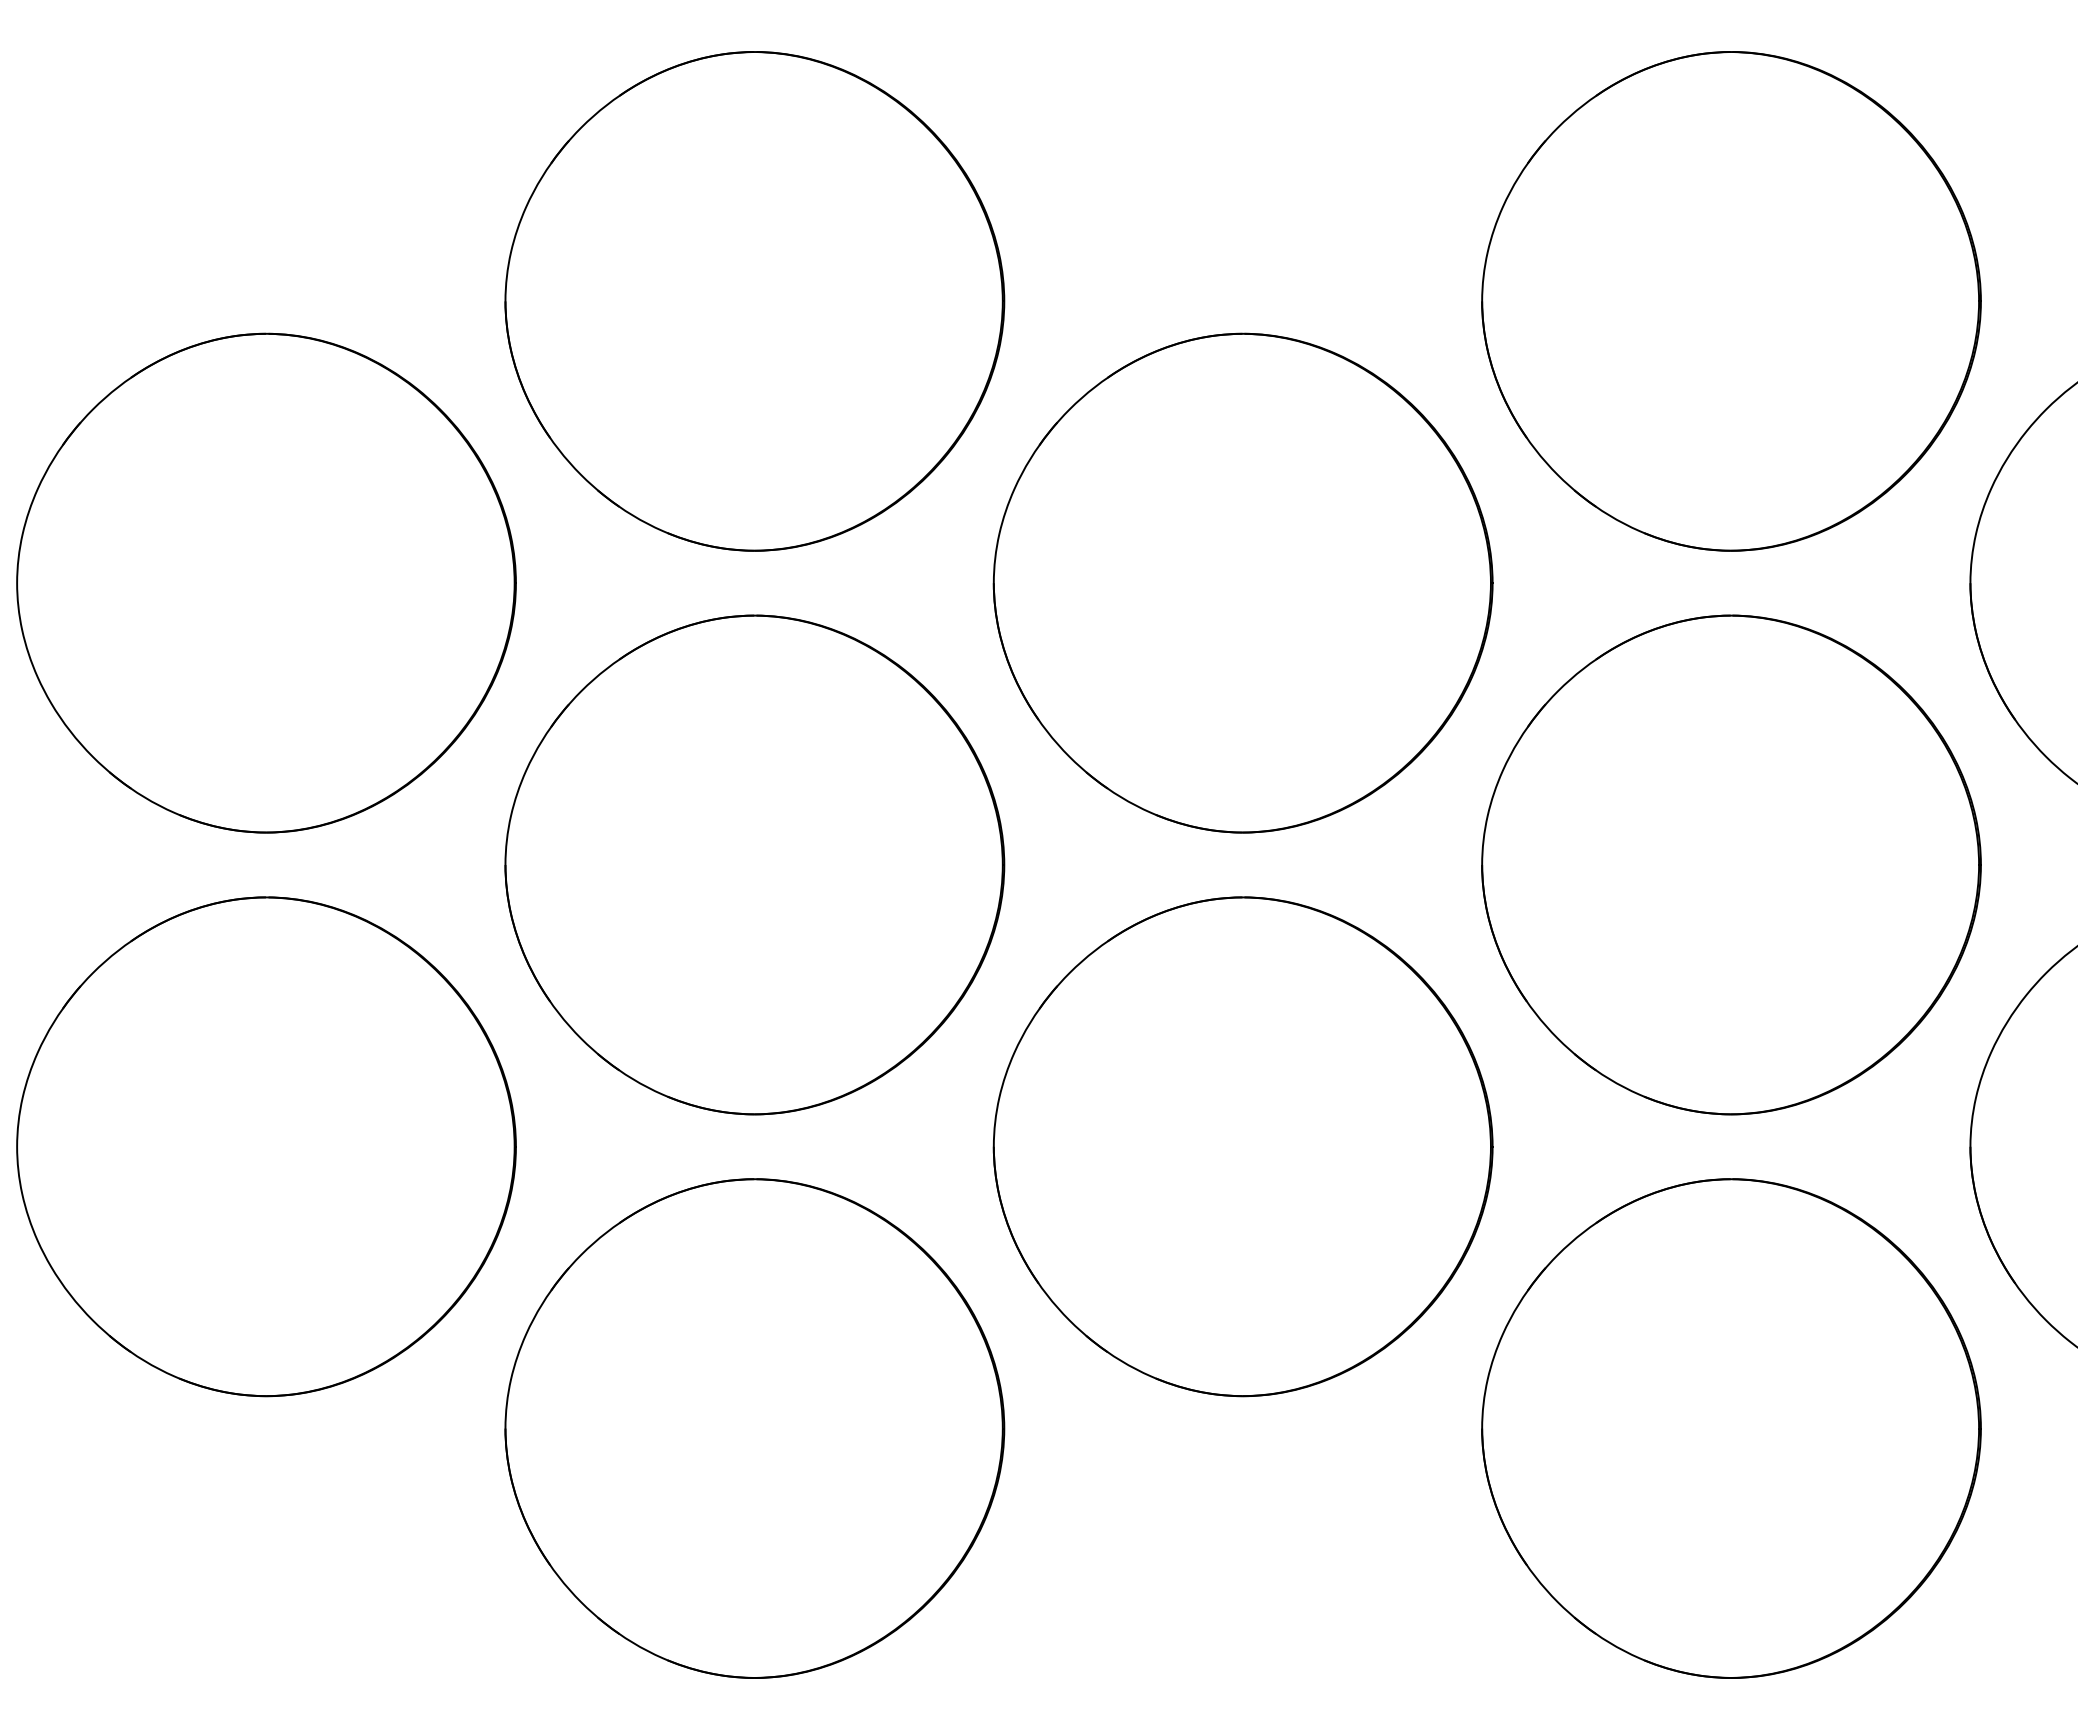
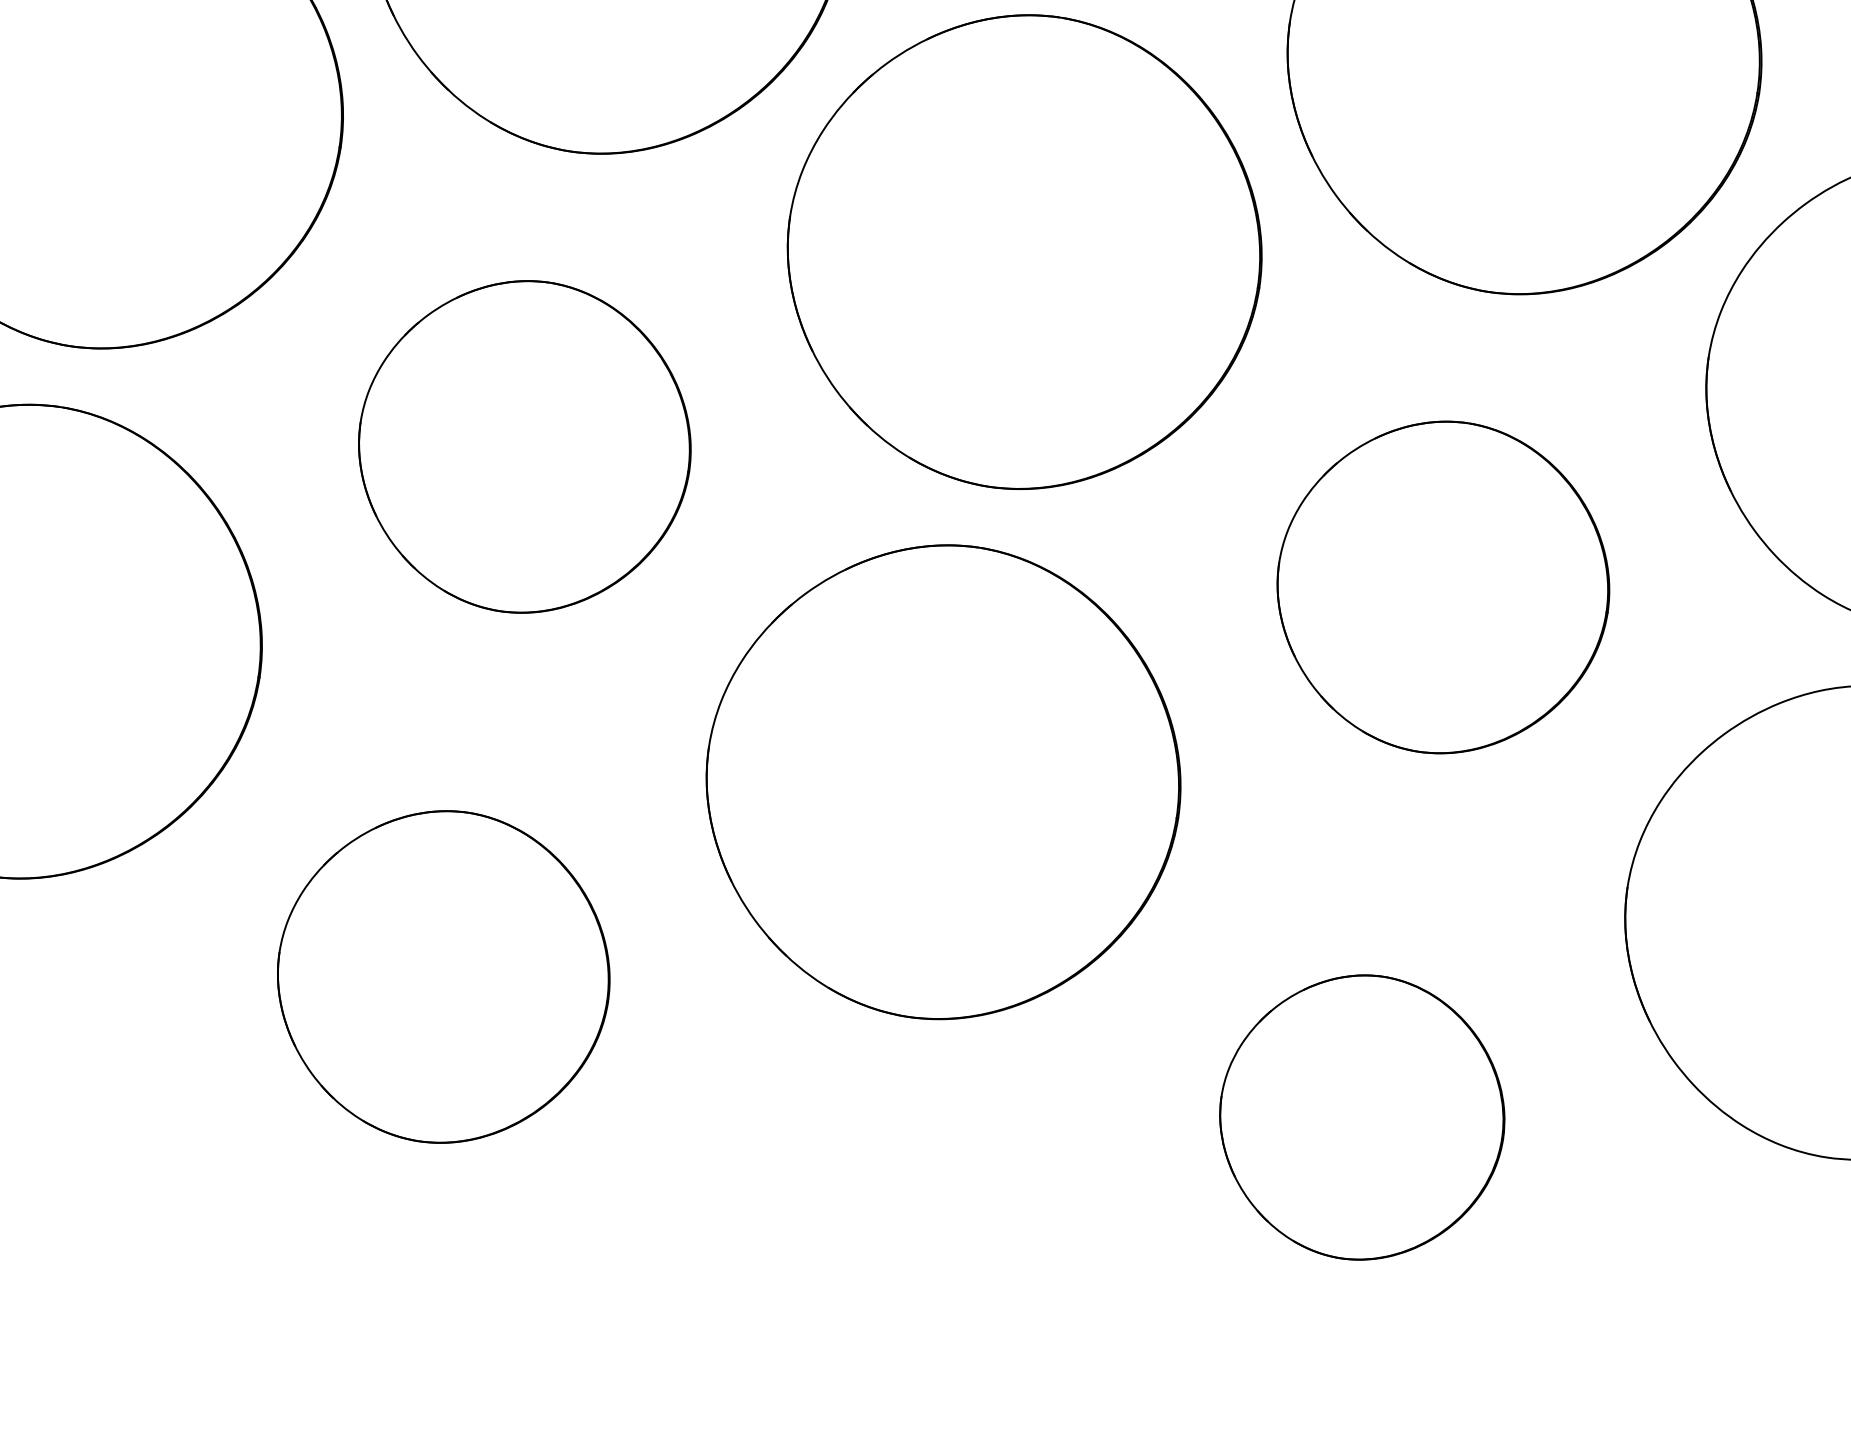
part: (754, 864) -> (524, 446), size x0.7
part: (1731, 864) -> (1443, 587), size x0.7
part: (754, 1428) -> (443, 976), size x0.7
part: (1731, 1428) -> (1362, 1117), size x0.6

